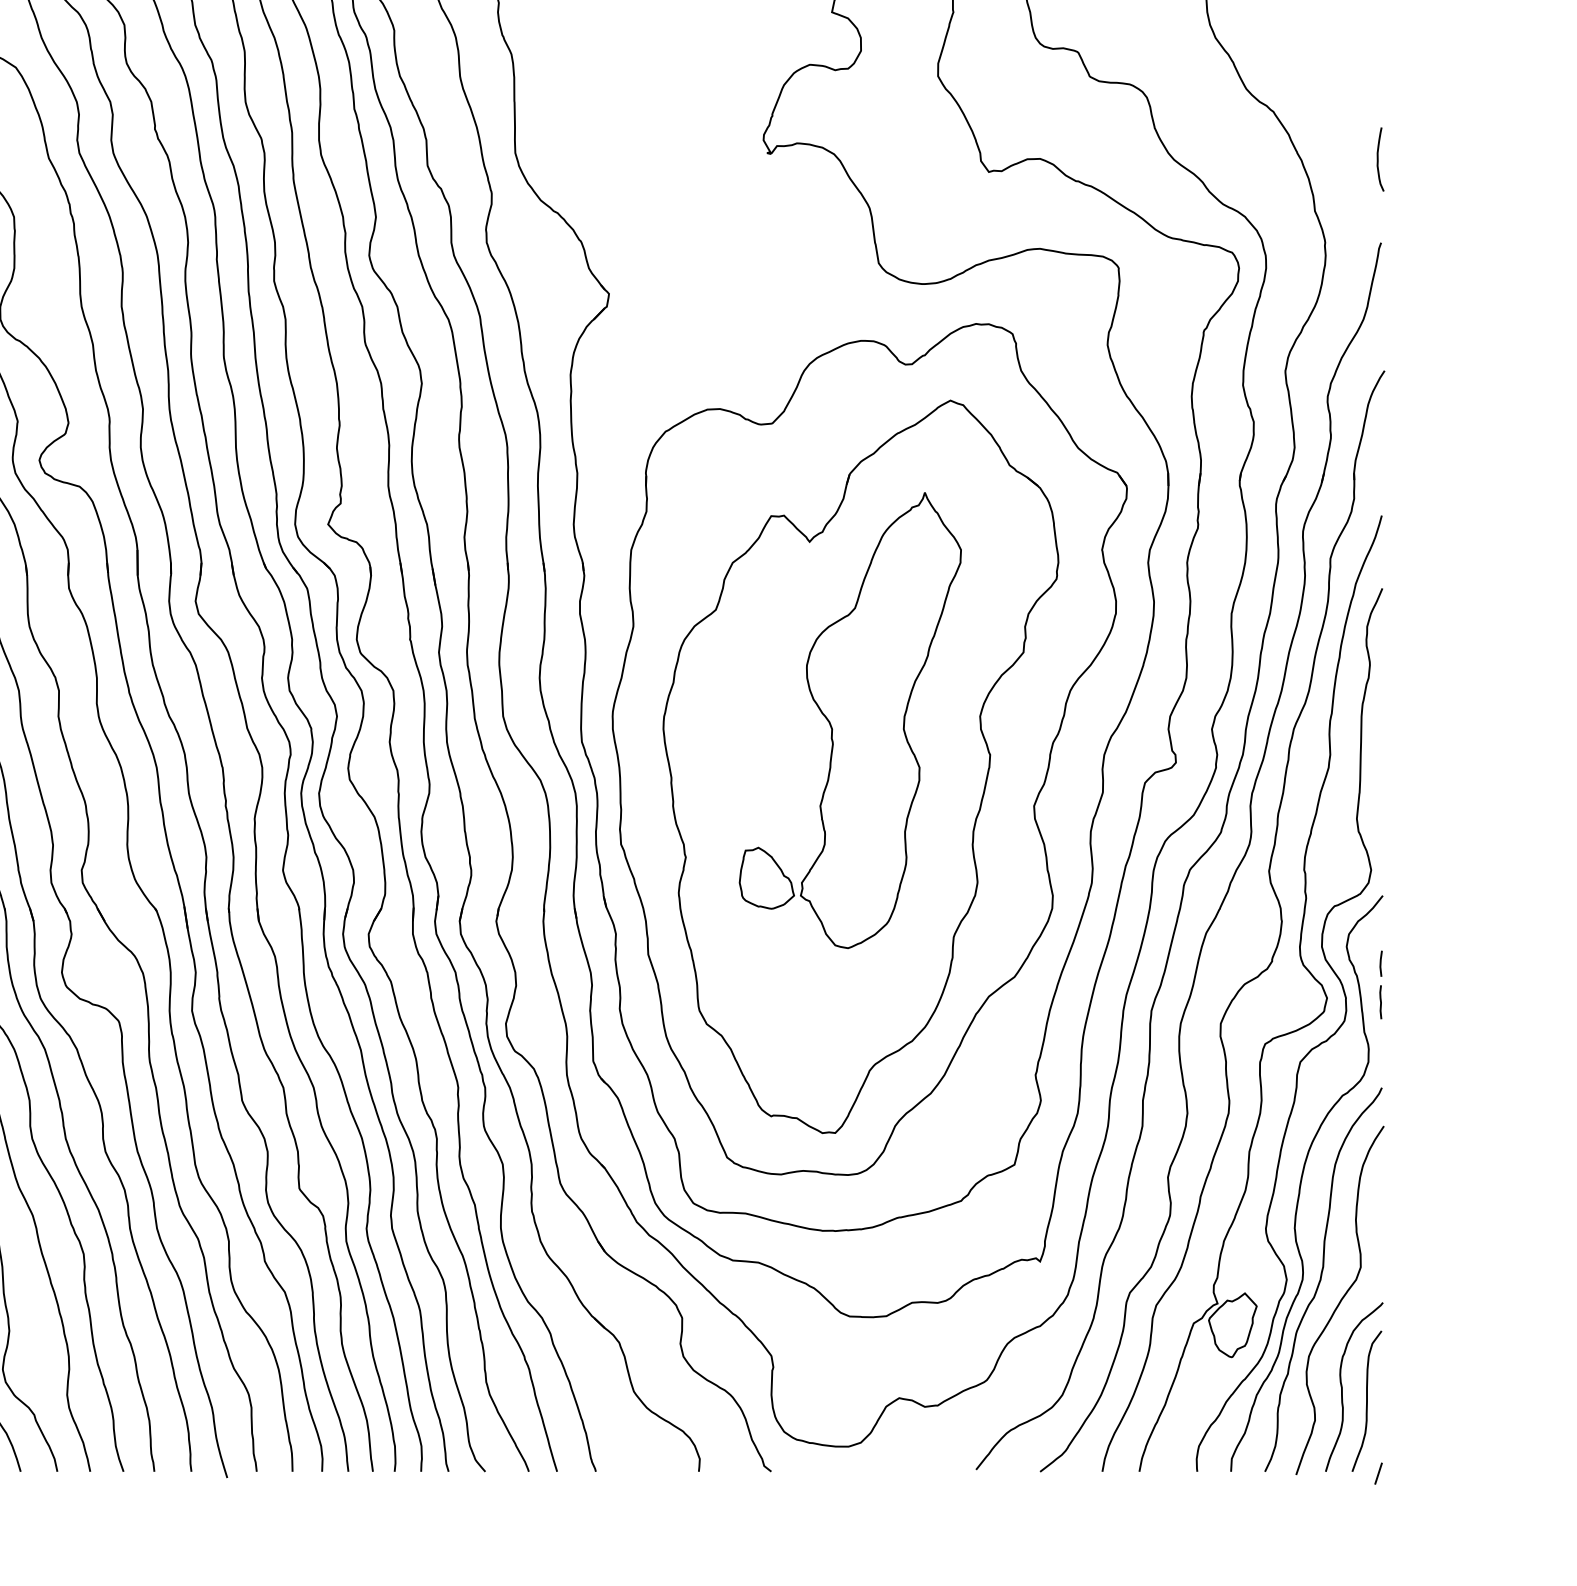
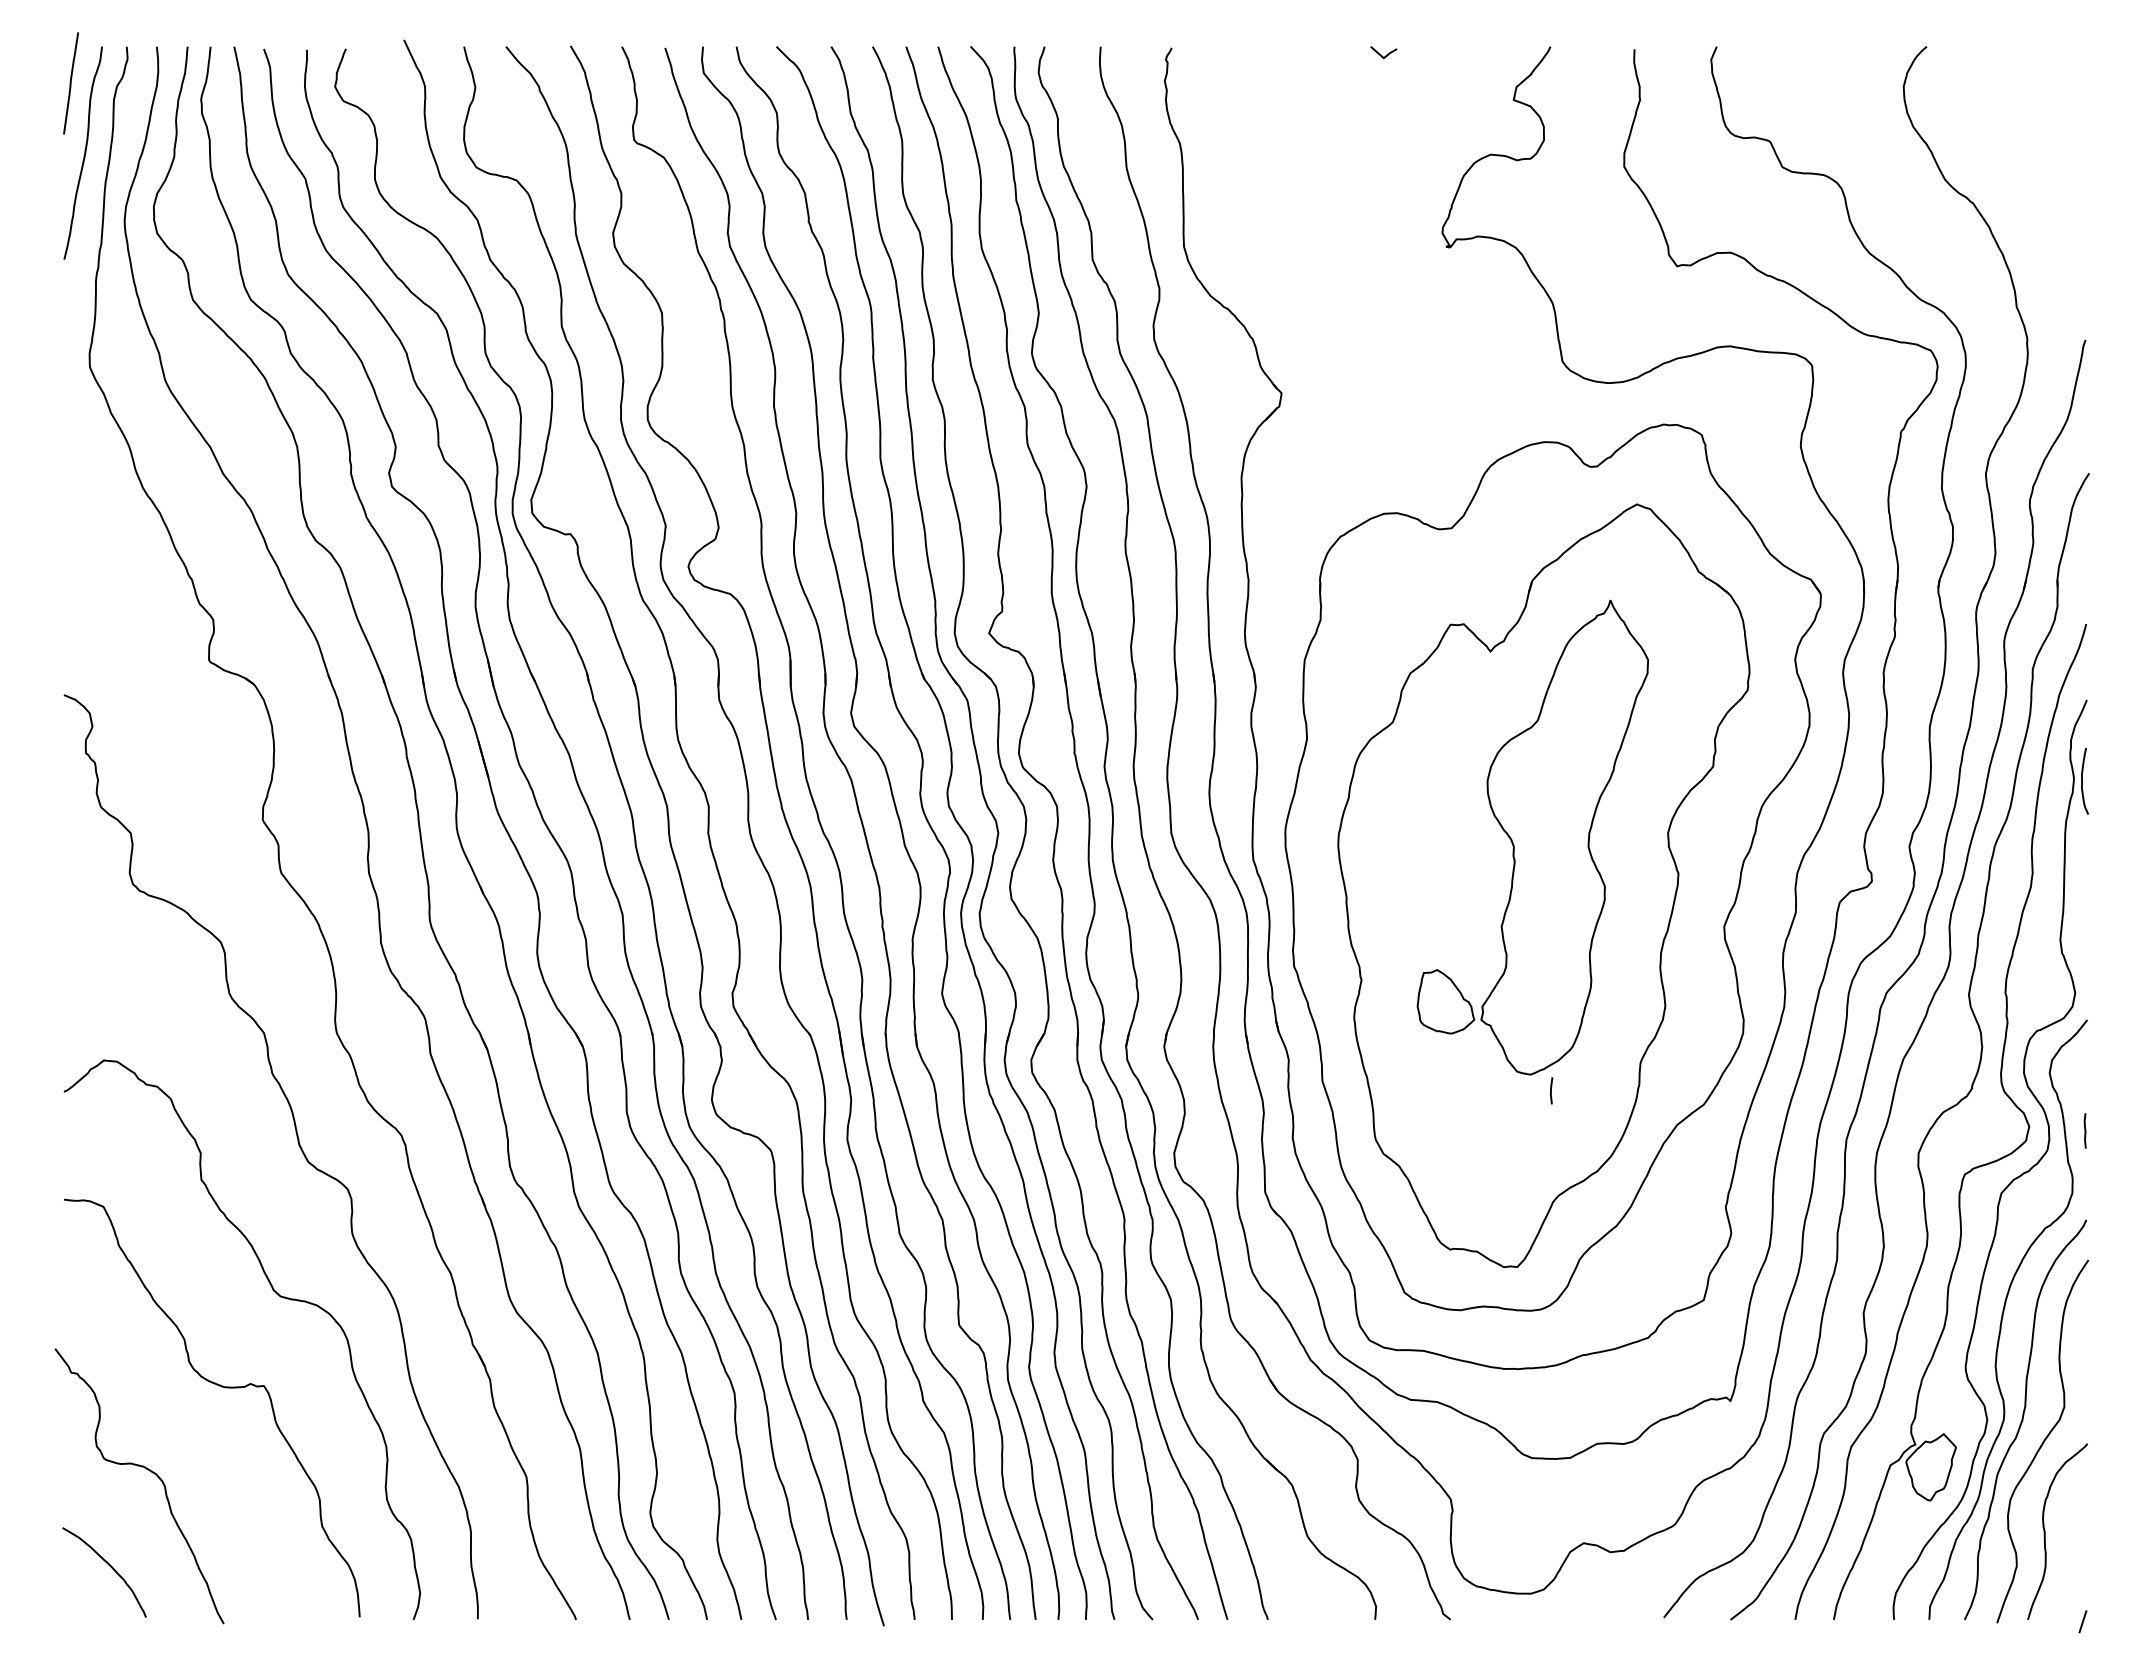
curve: (1378, 159) -> (2082, 781), moved
line: (1381, 963) -> (1551, 1090), moved
curve: (1366, 1401) -> (2070, 1546), removed

